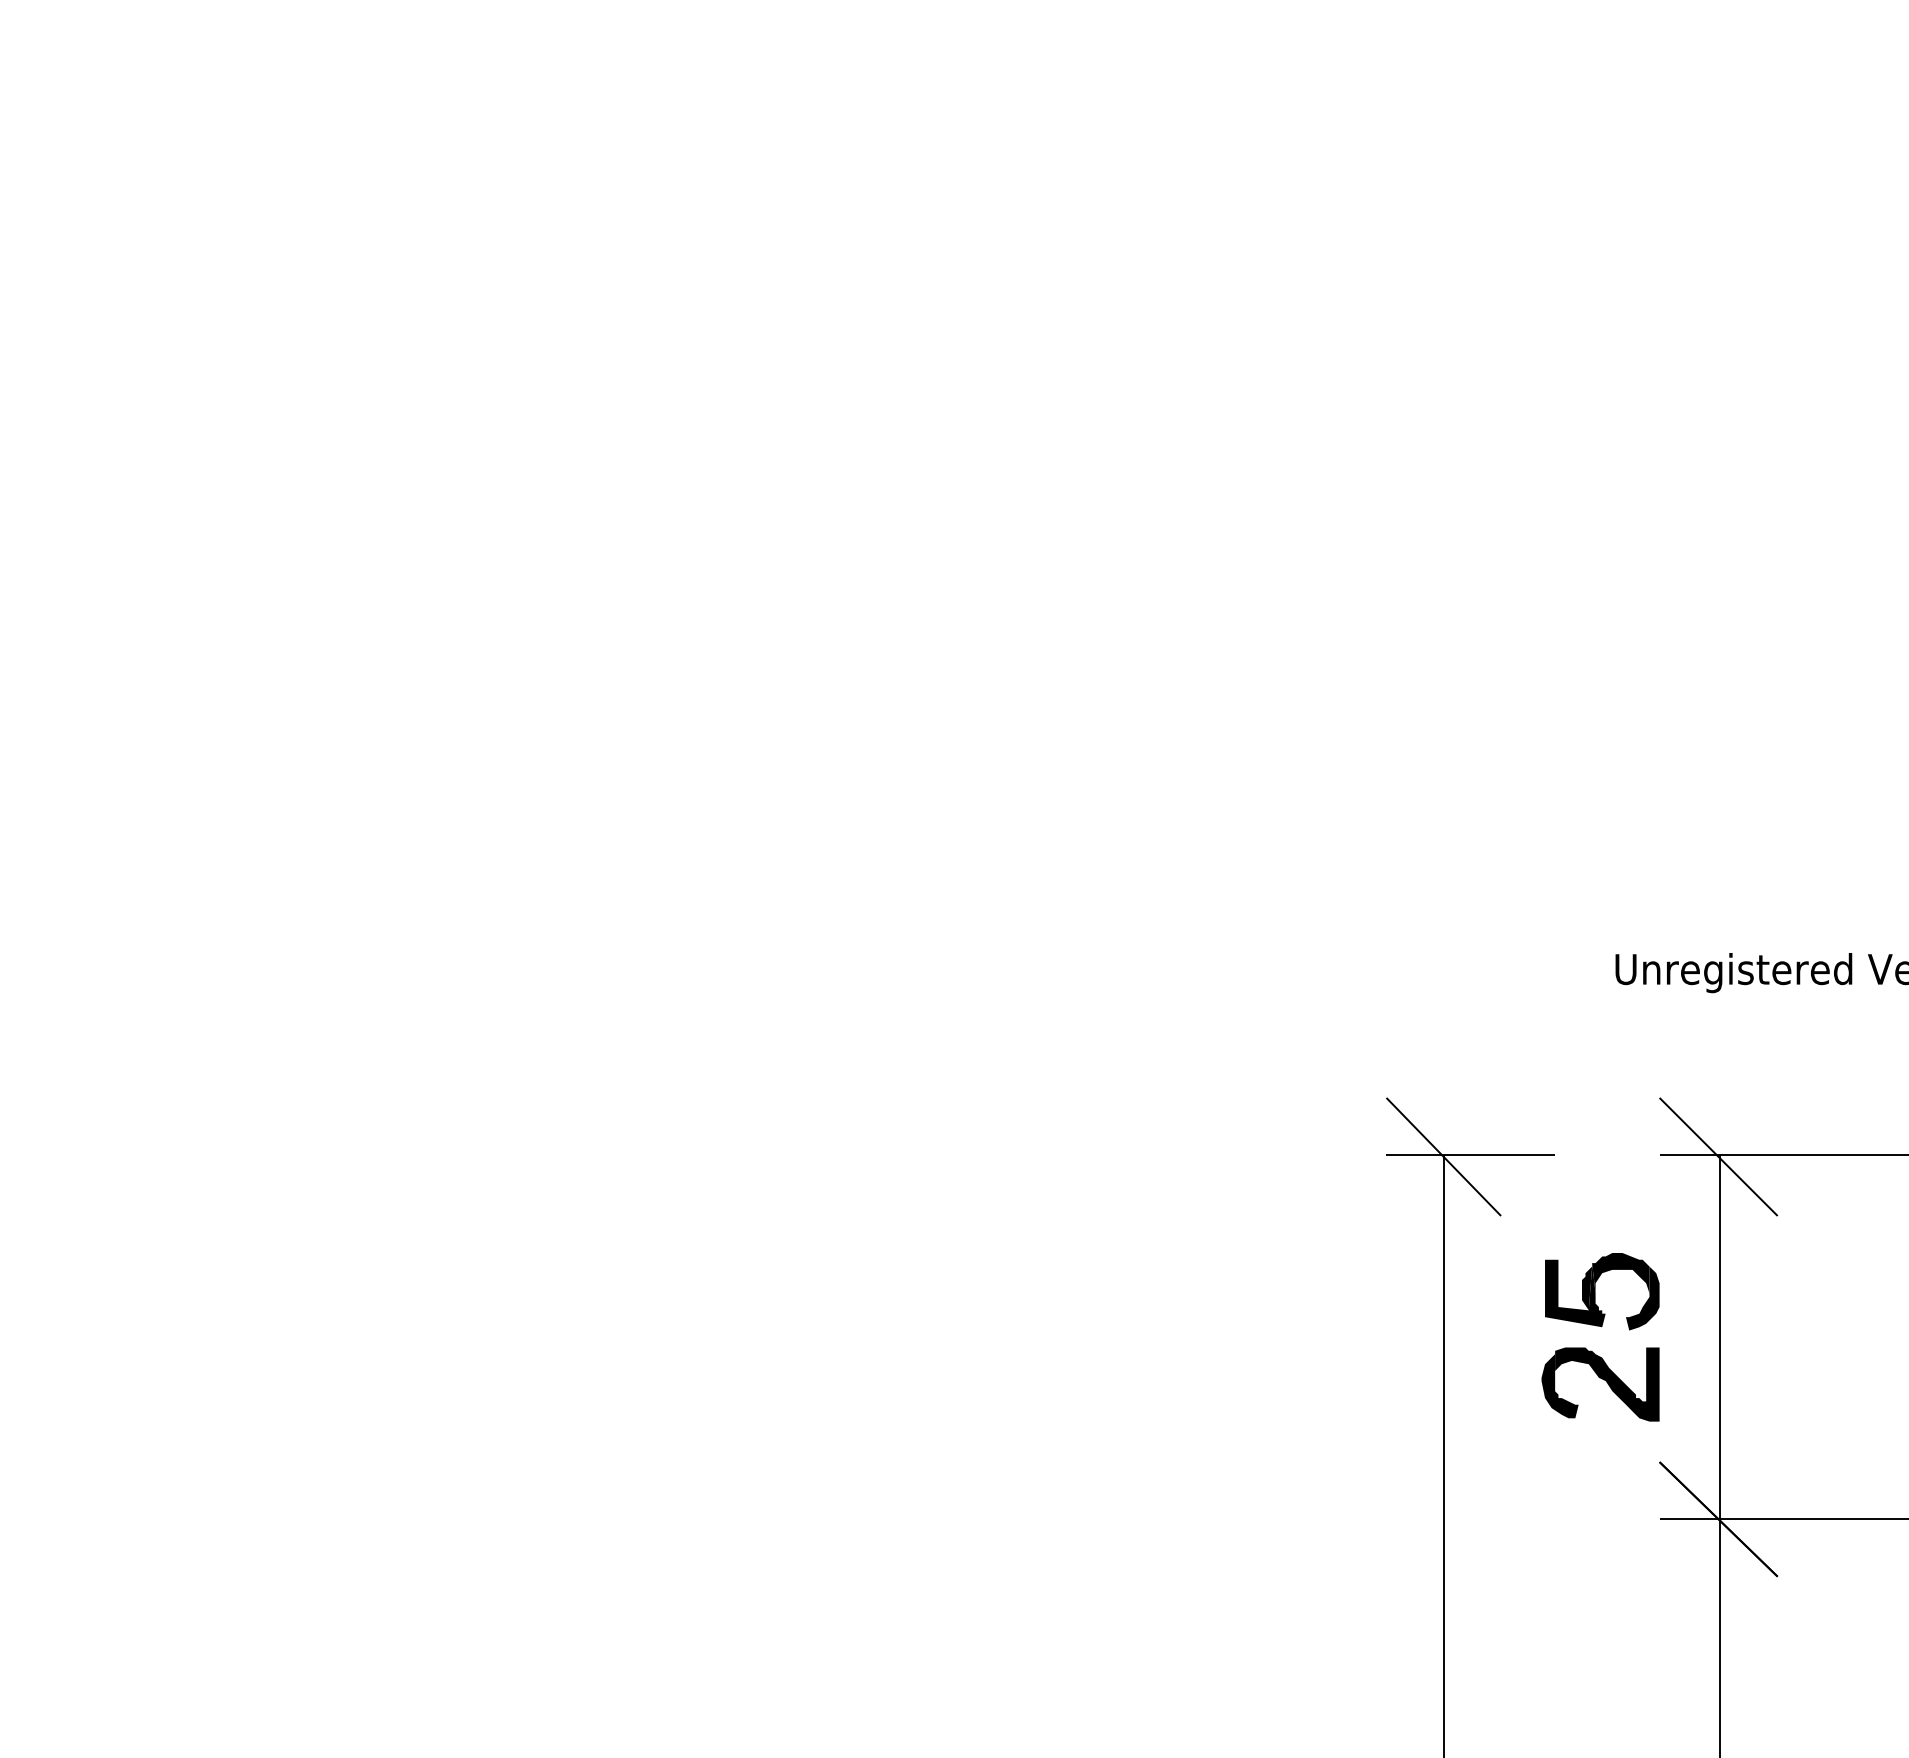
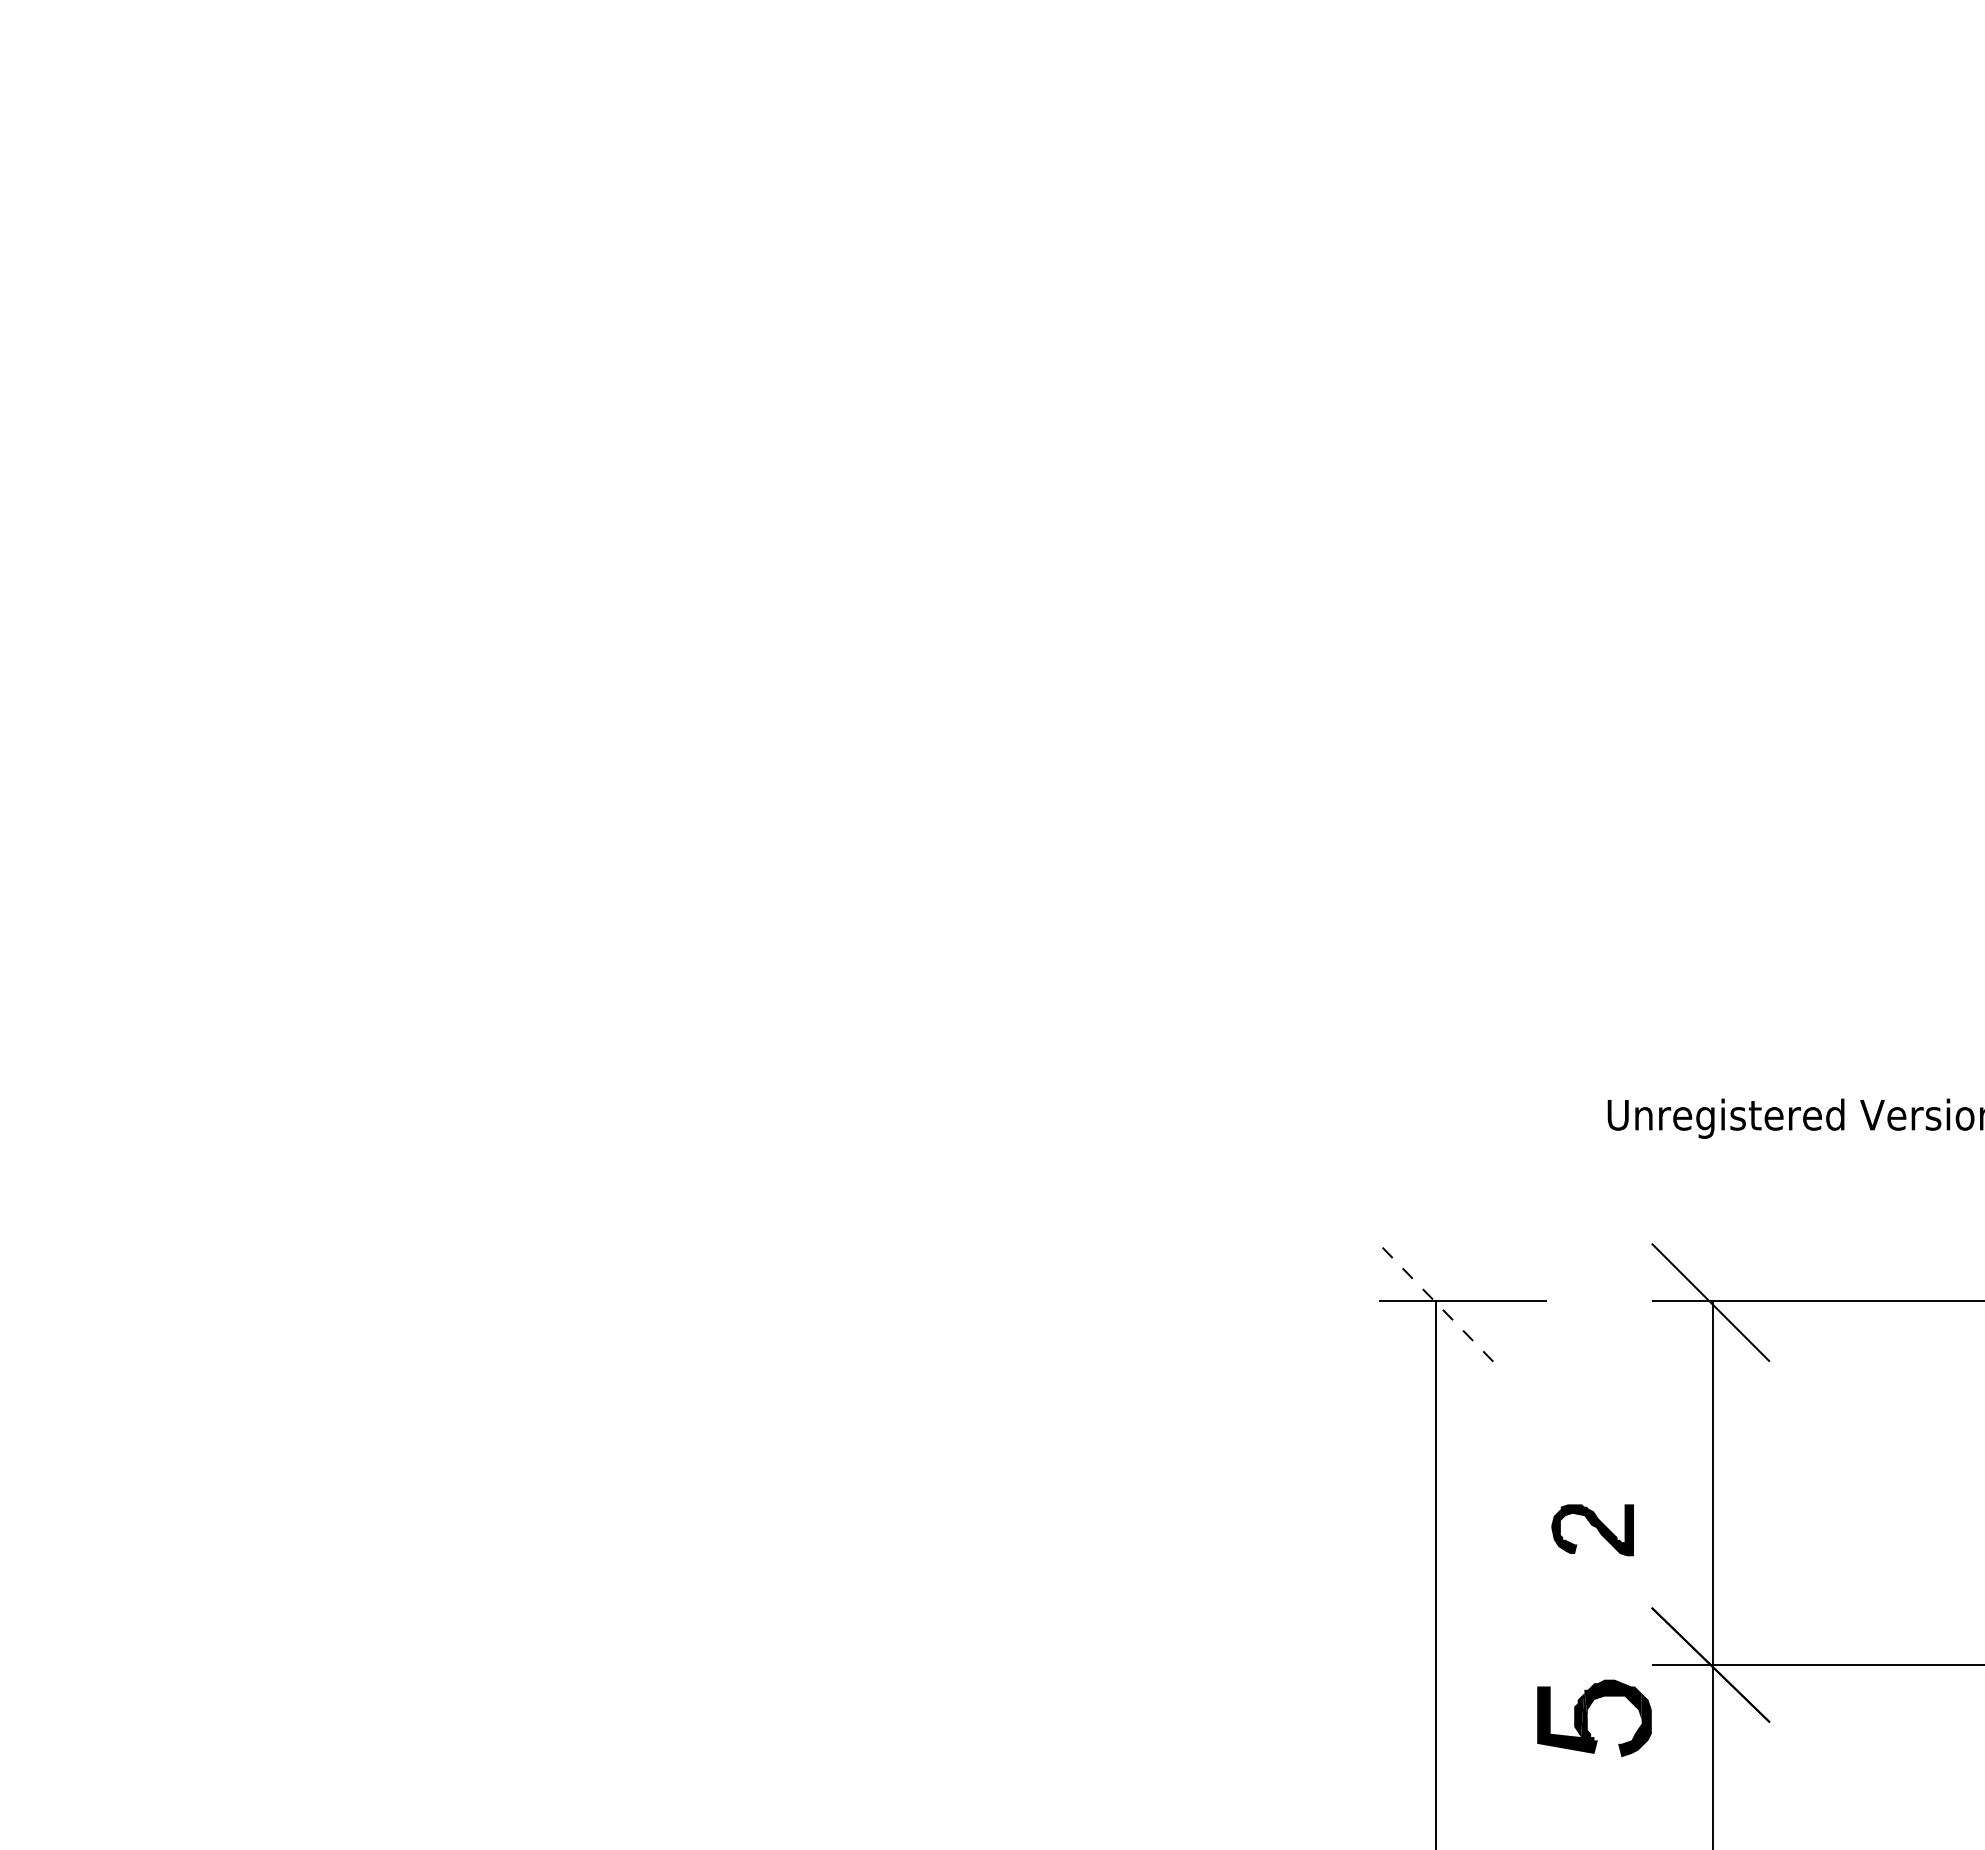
line: (1443, 1156) -> (1435, 1302), solid -> dashed
part: (1595, 1290) -> (1587, 1717), moved
part: (1600, 1384) -> (1592, 1530), size x0.7

